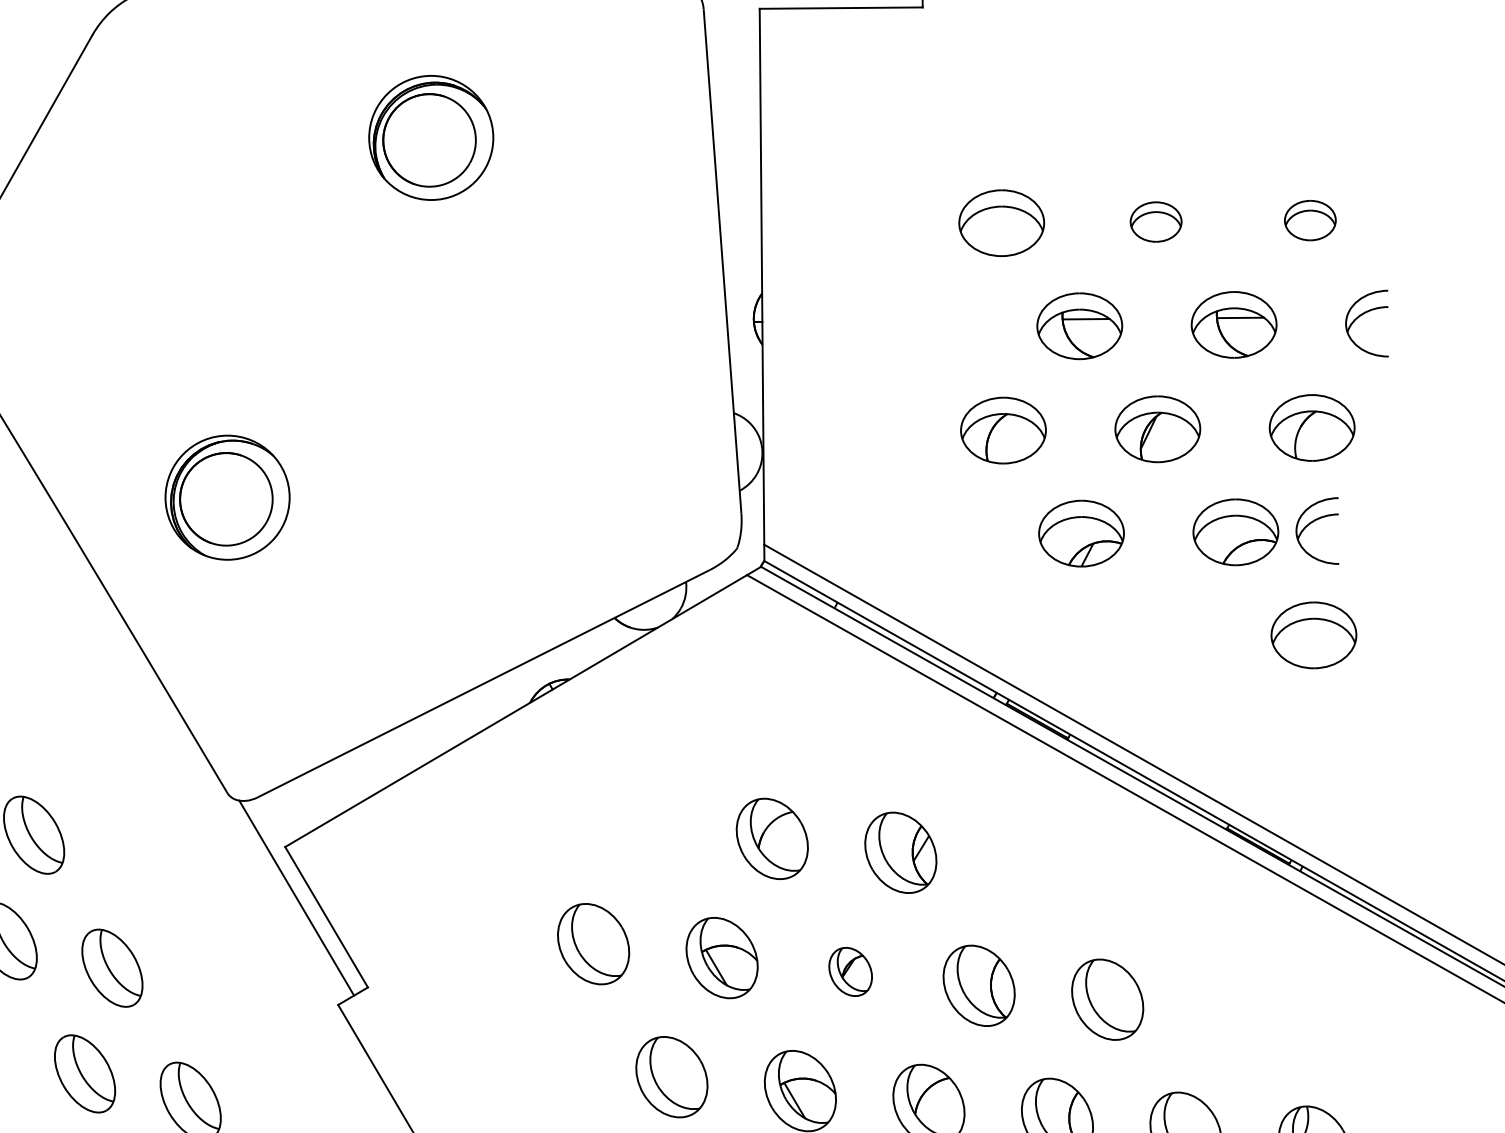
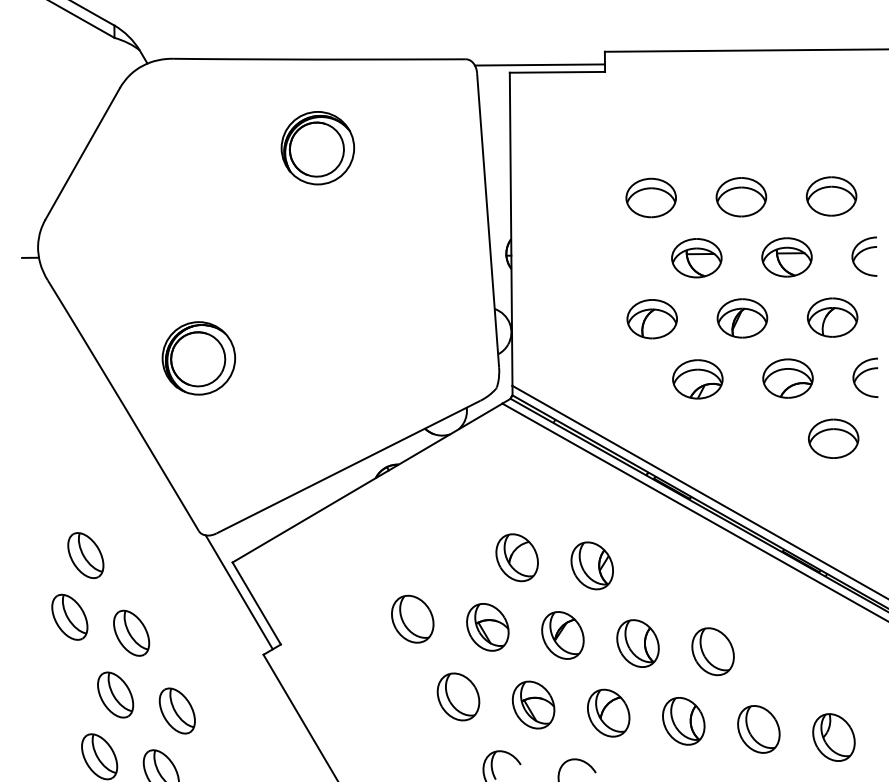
part: (1310, 220) -> (831, 196), size x1.67
part: (1156, 222) -> (741, 197), size x1.67
part: (1317, 530) -> (865, 377), moved
part: (849, 971) -> (562, 635), size x1.67

